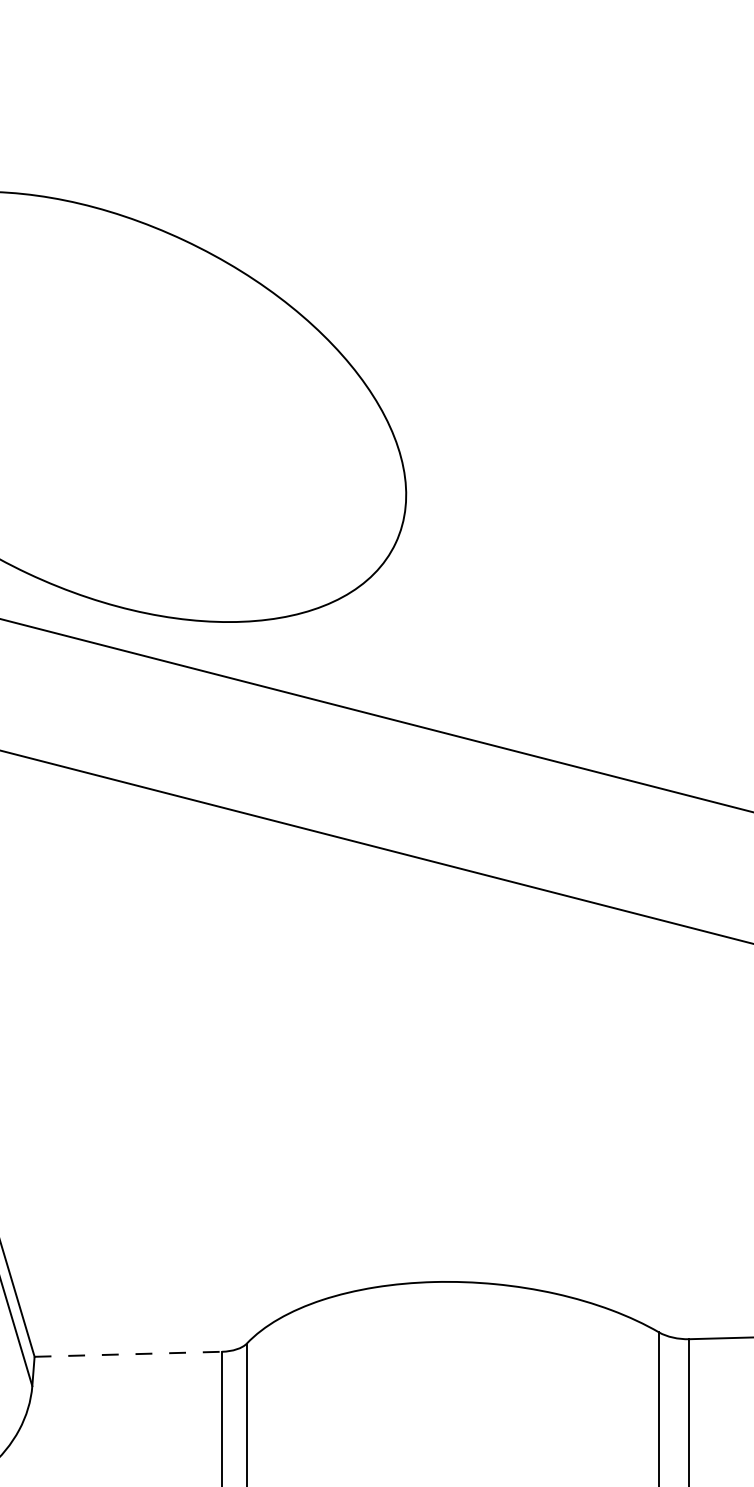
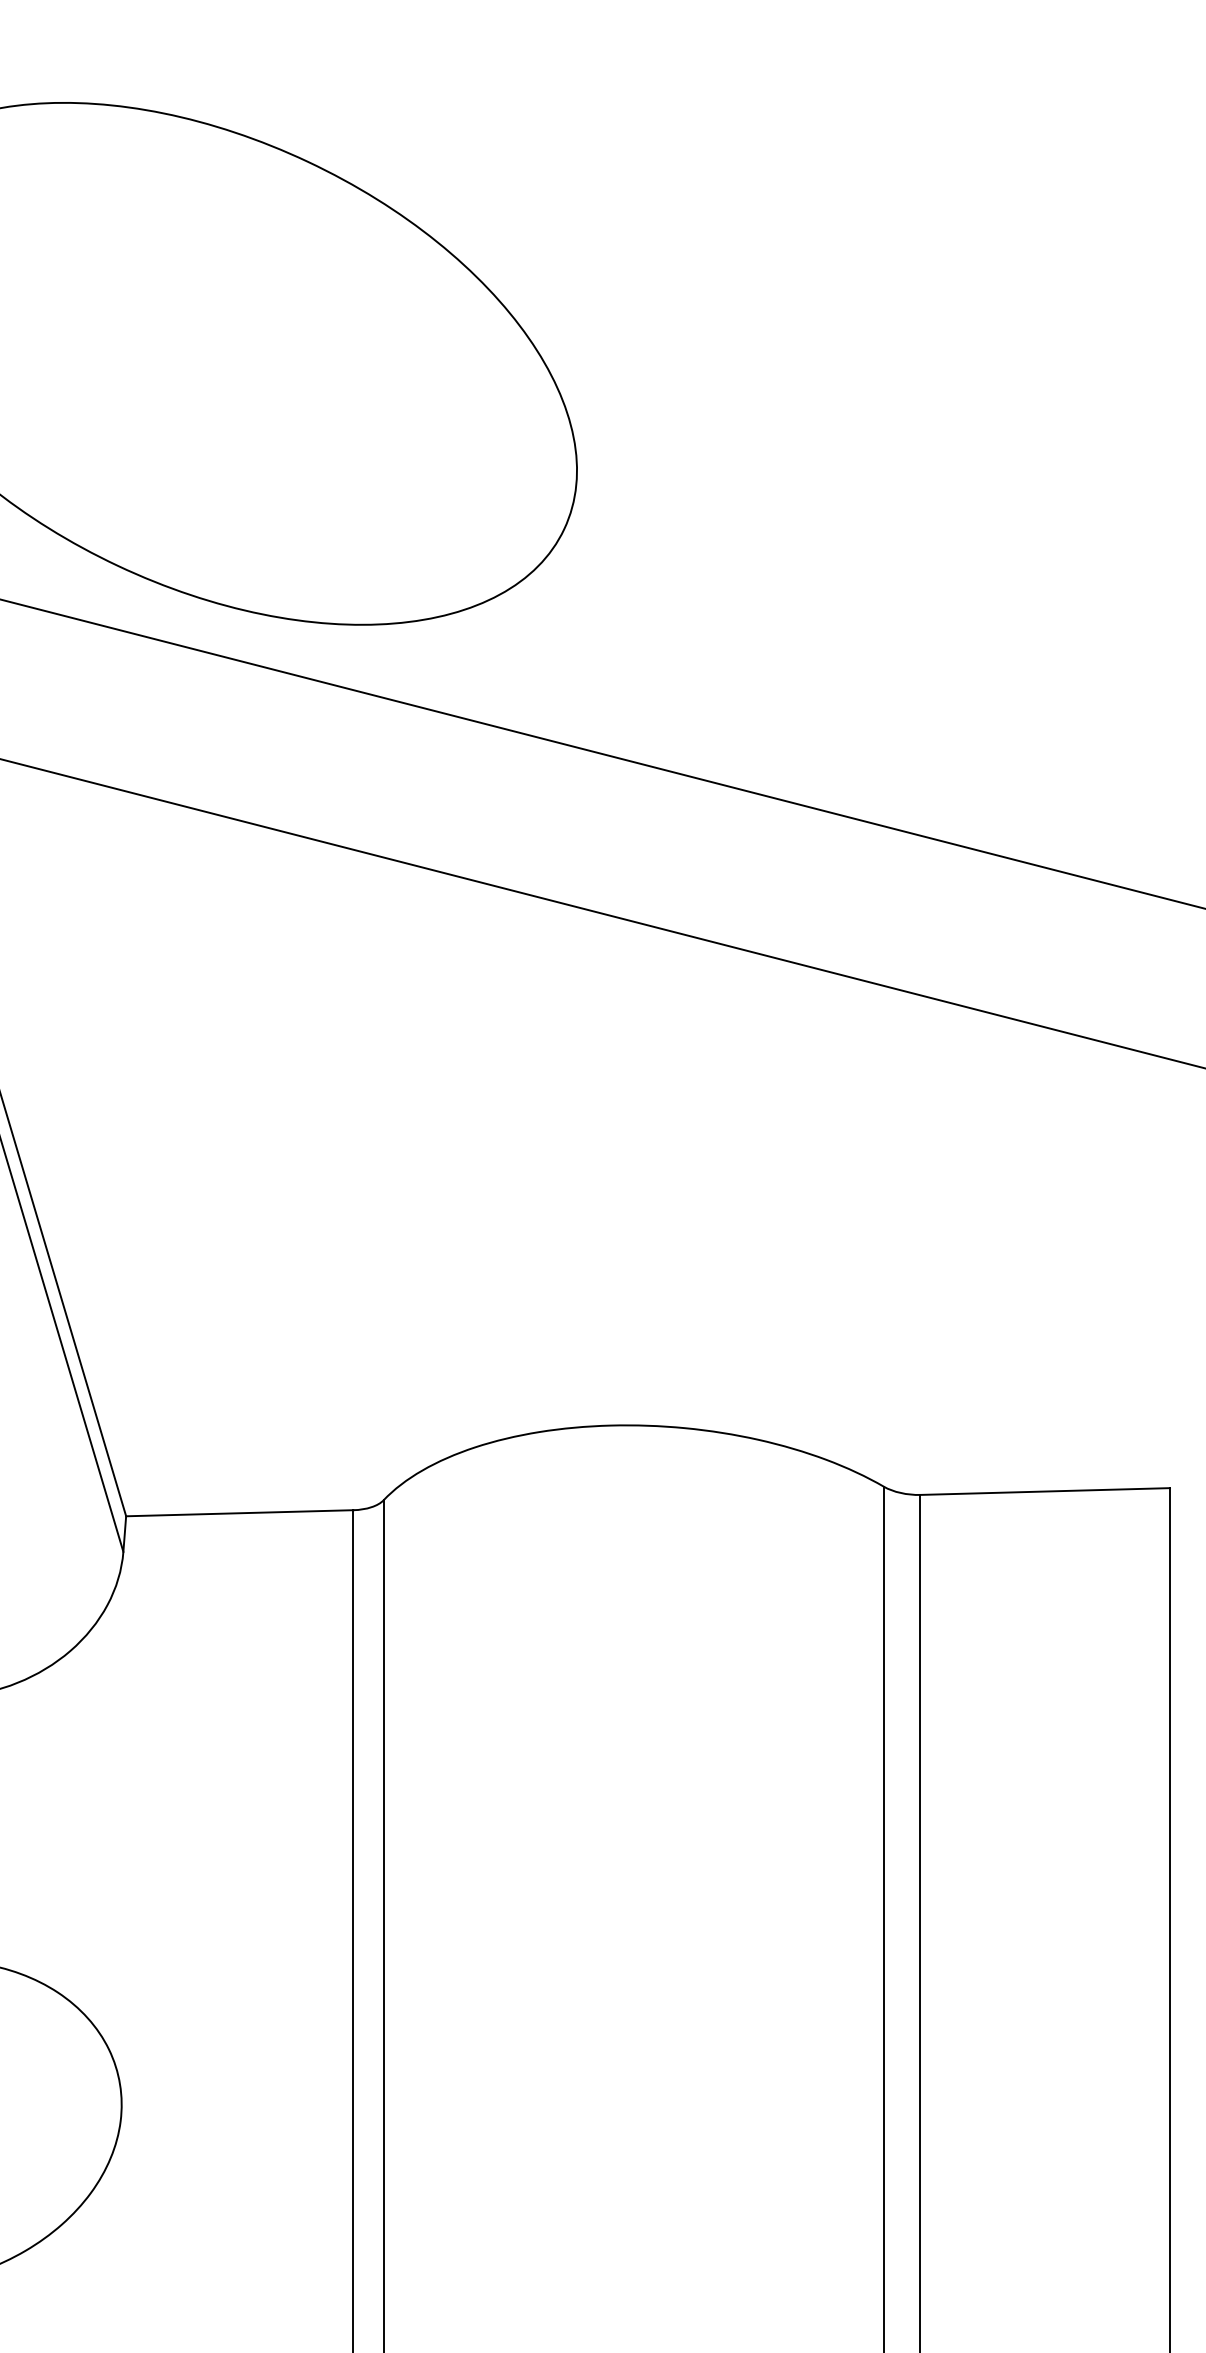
line: (128, 1354) -> (239, 1513), dashed -> solid

